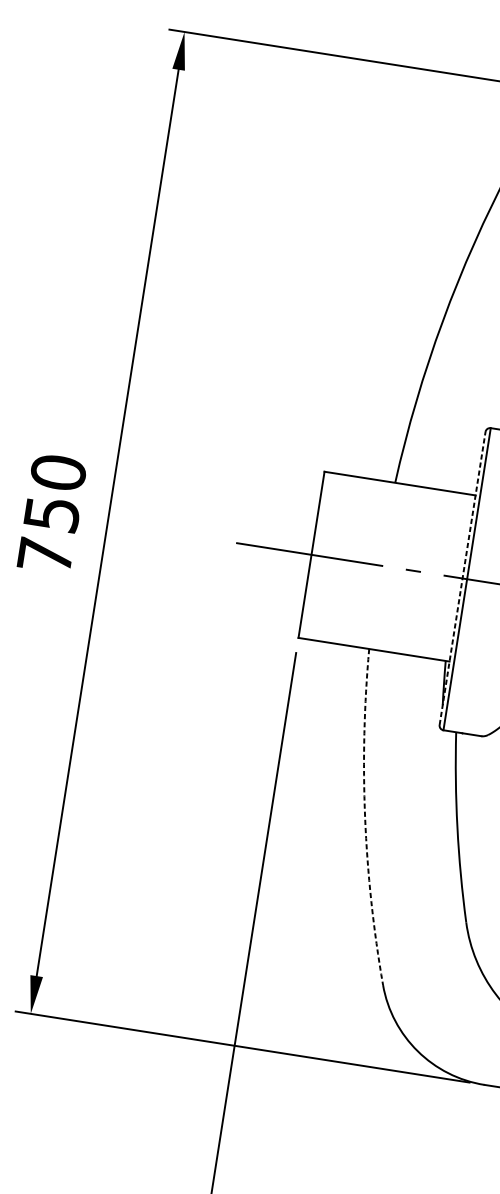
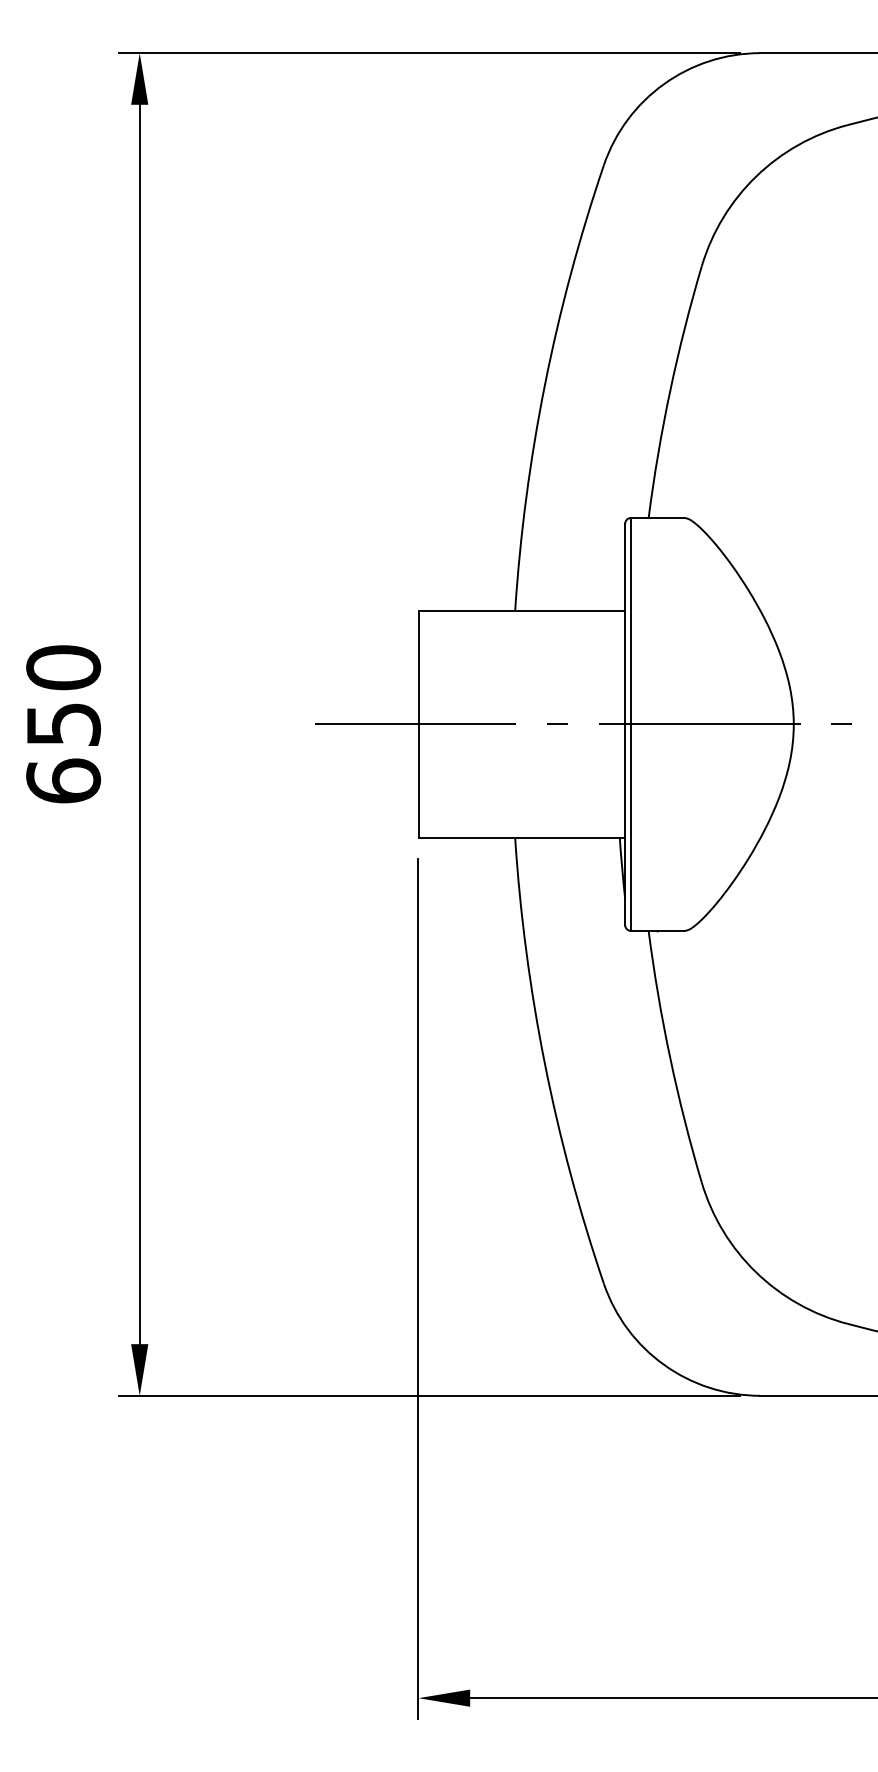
text: (45, 555) -> (63, 780), 750 -> 650
line: (463, 577) -> (625, 723), dashed -> solid
arc: (364, 817) -> (544, 1063), dashed -> solid

